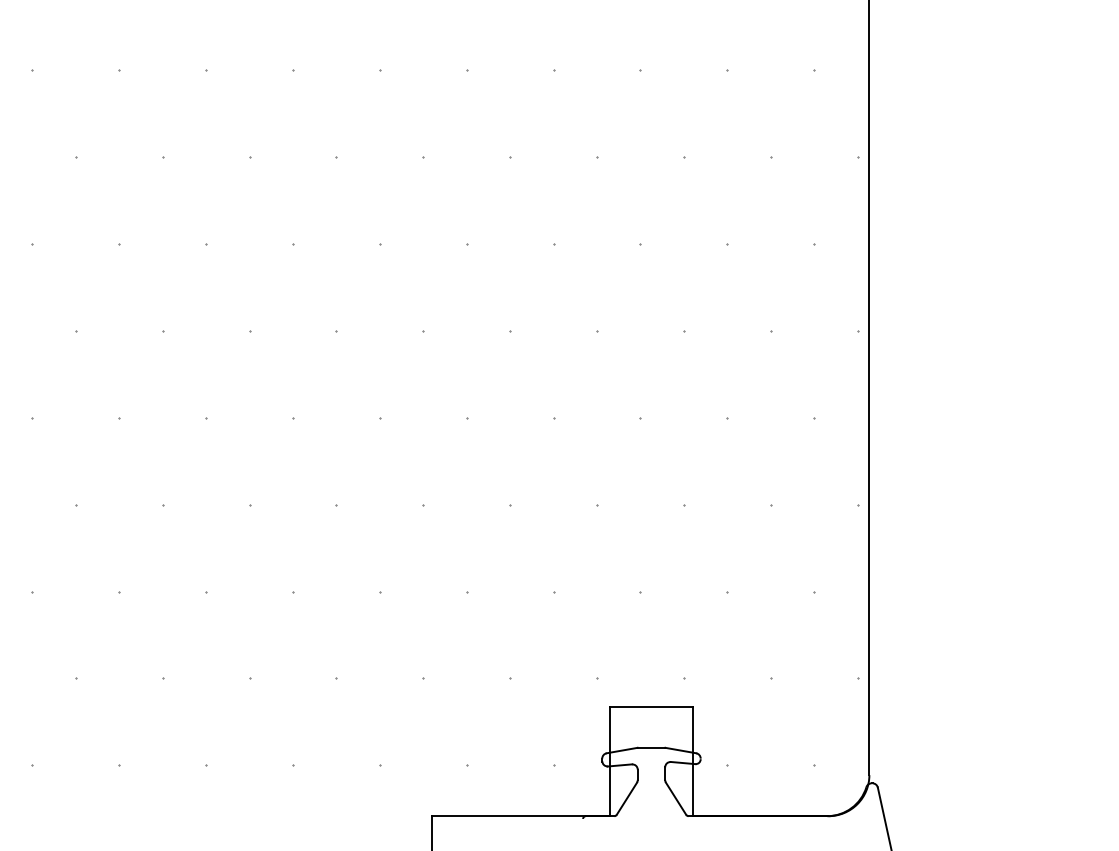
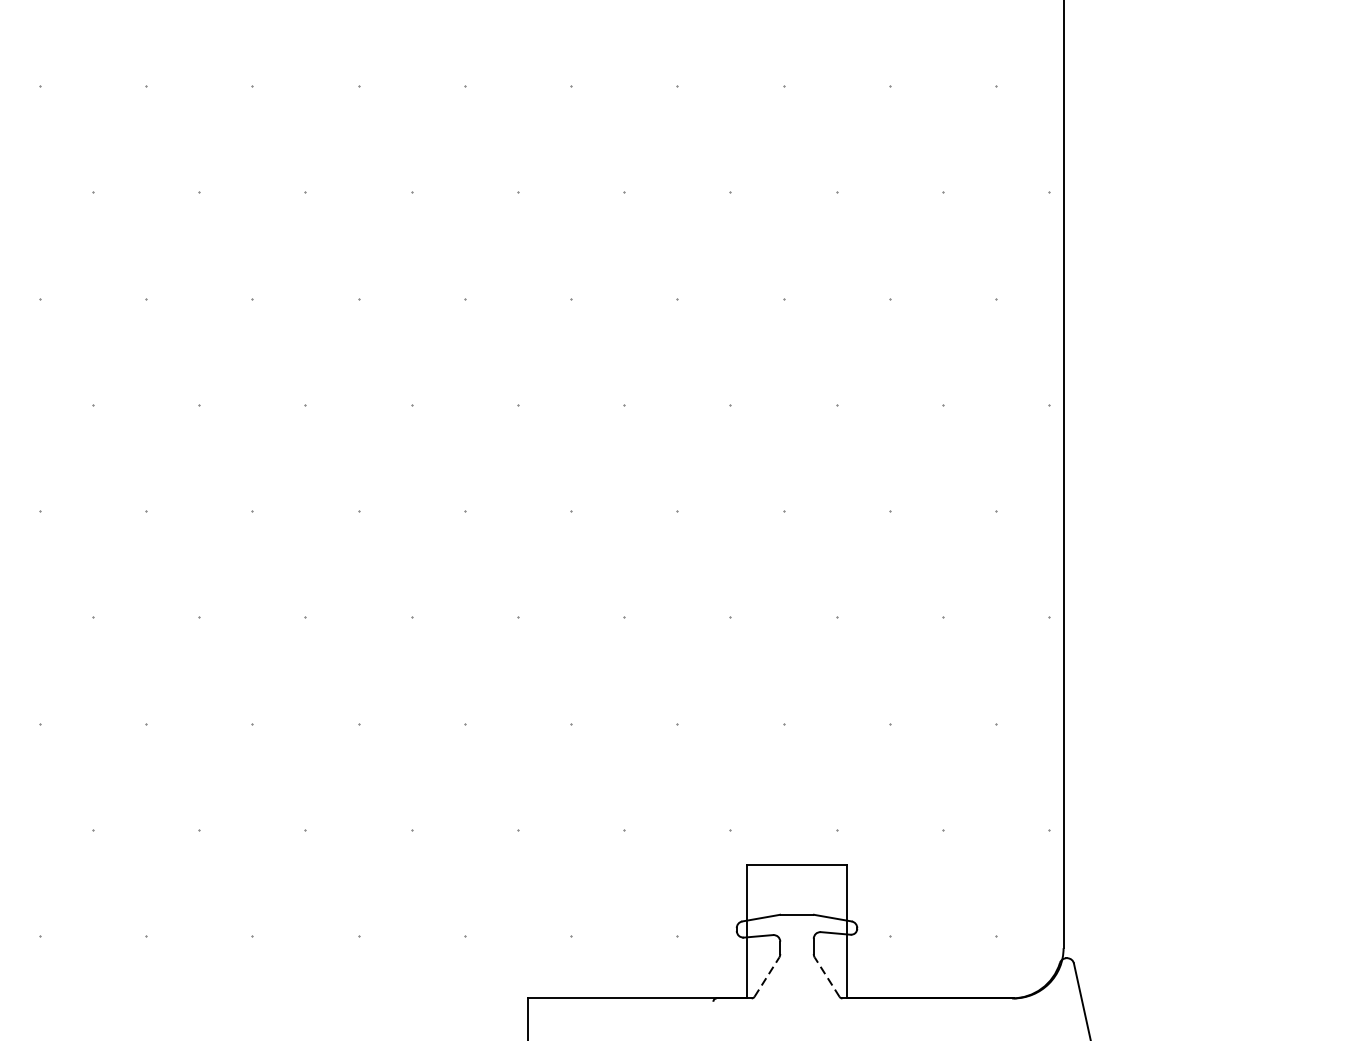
line: (626, 798) -> (766, 976), solid -> dashed
line: (676, 798) -> (827, 976), solid -> dashed

